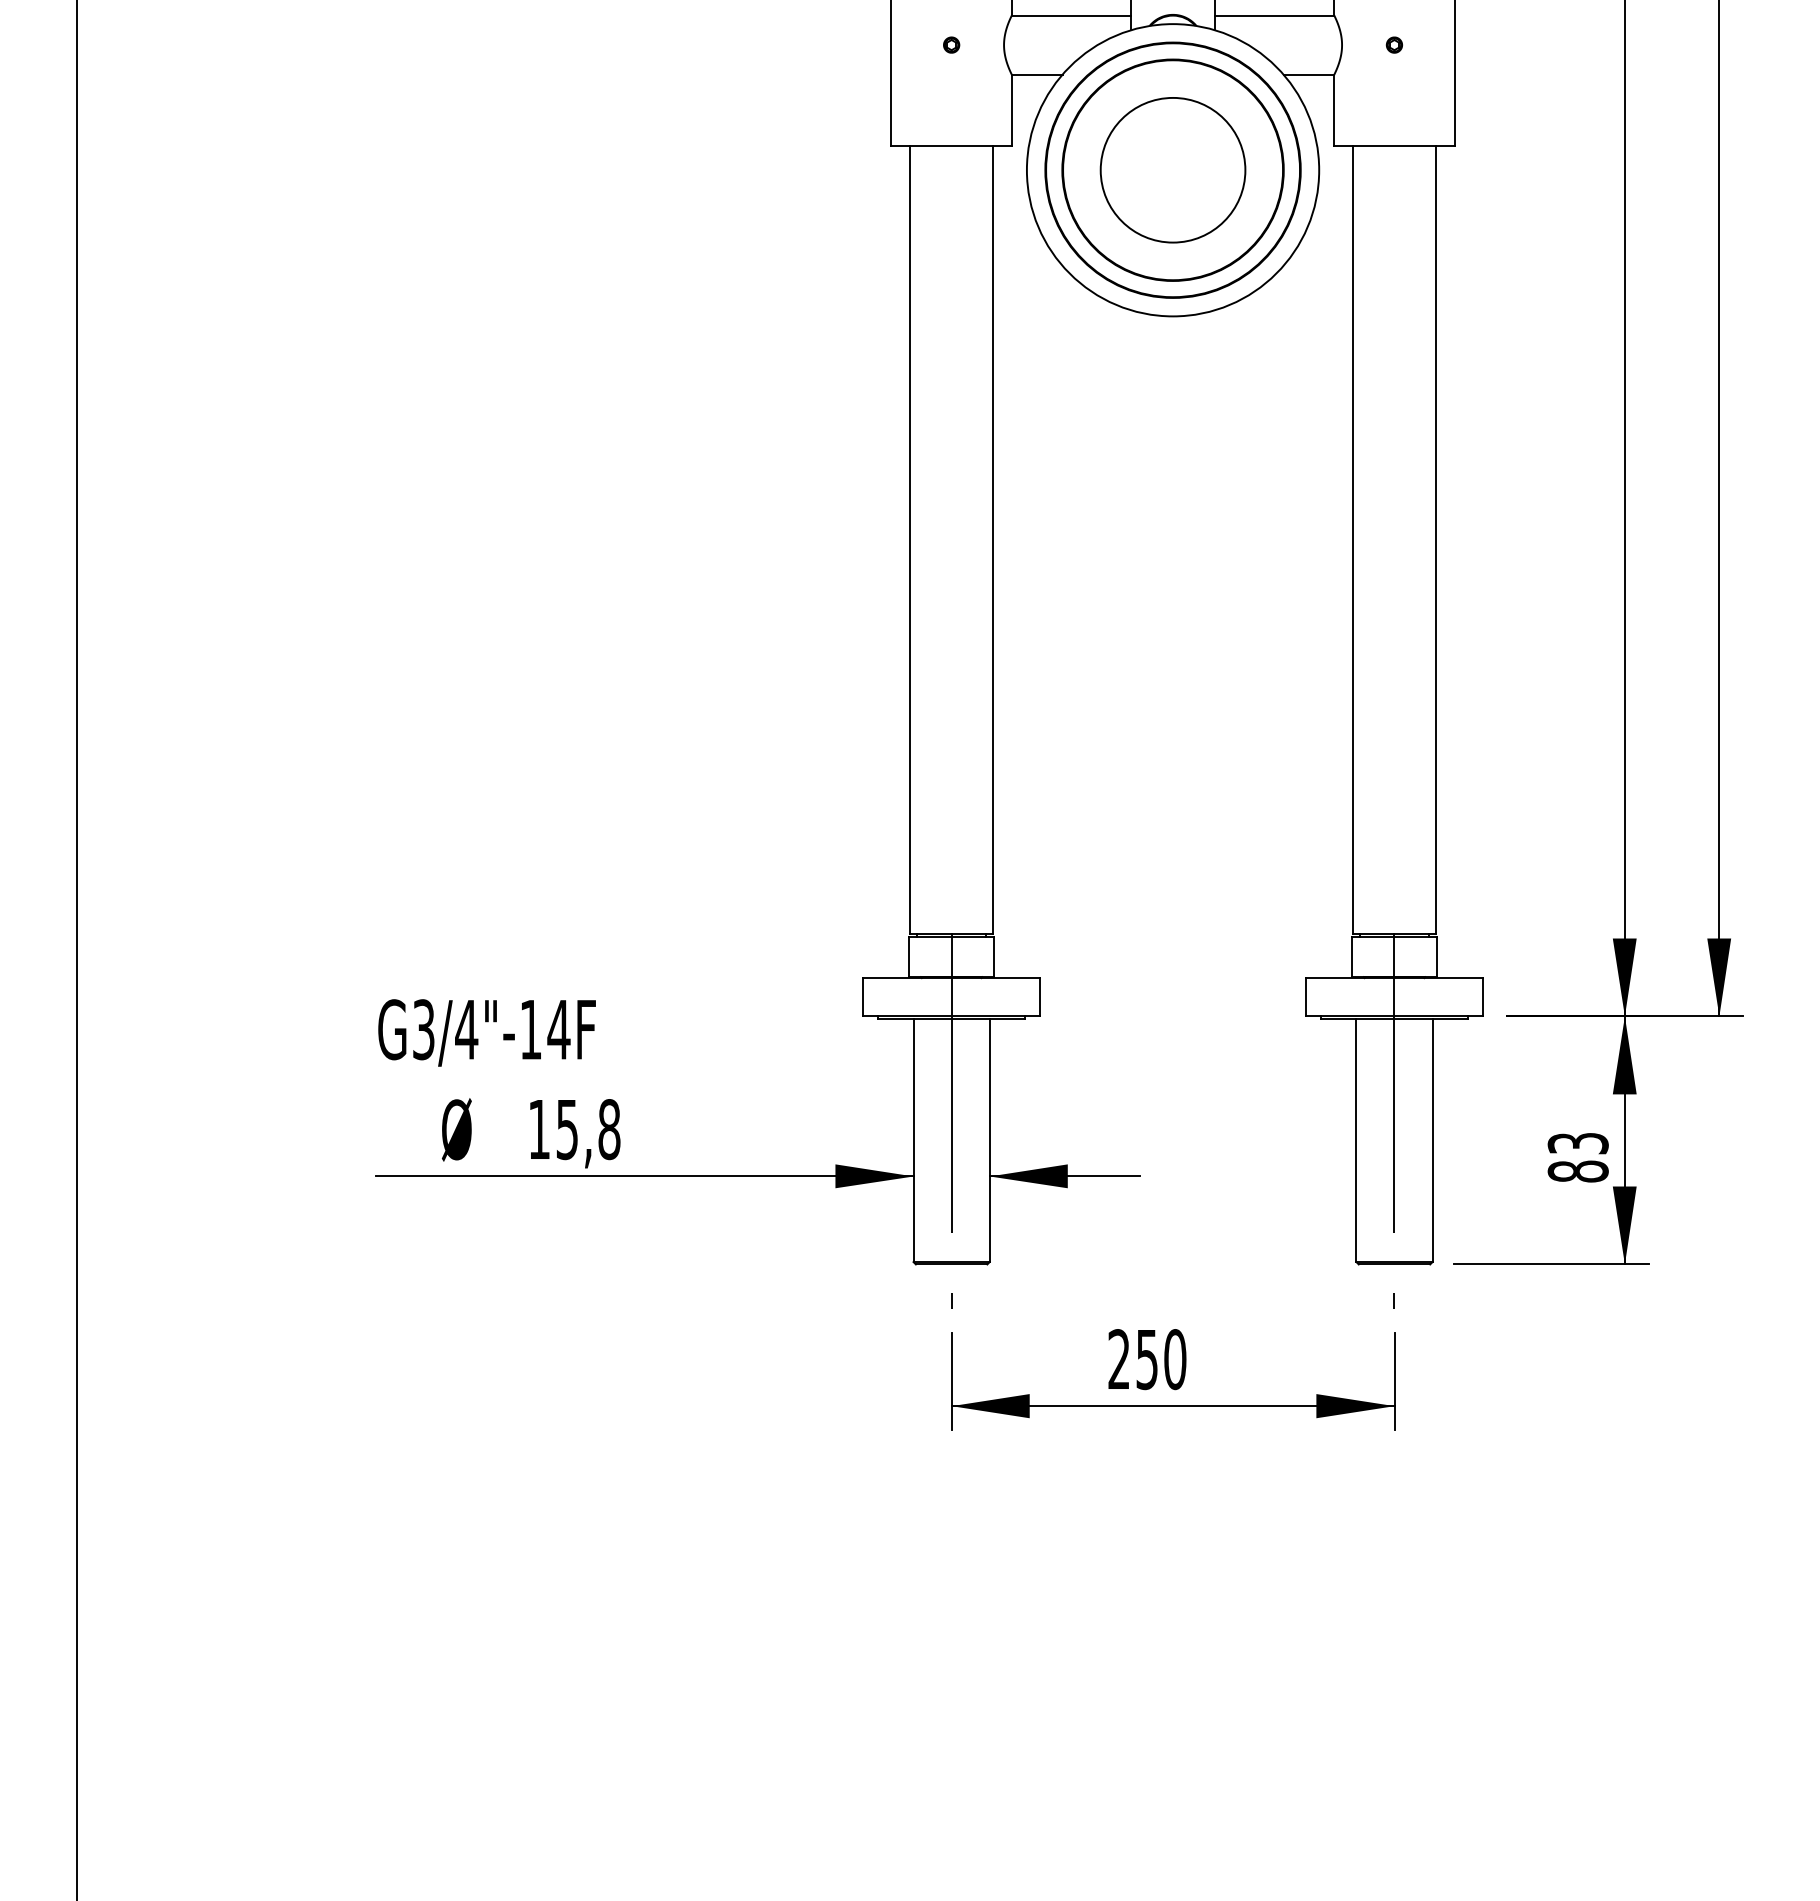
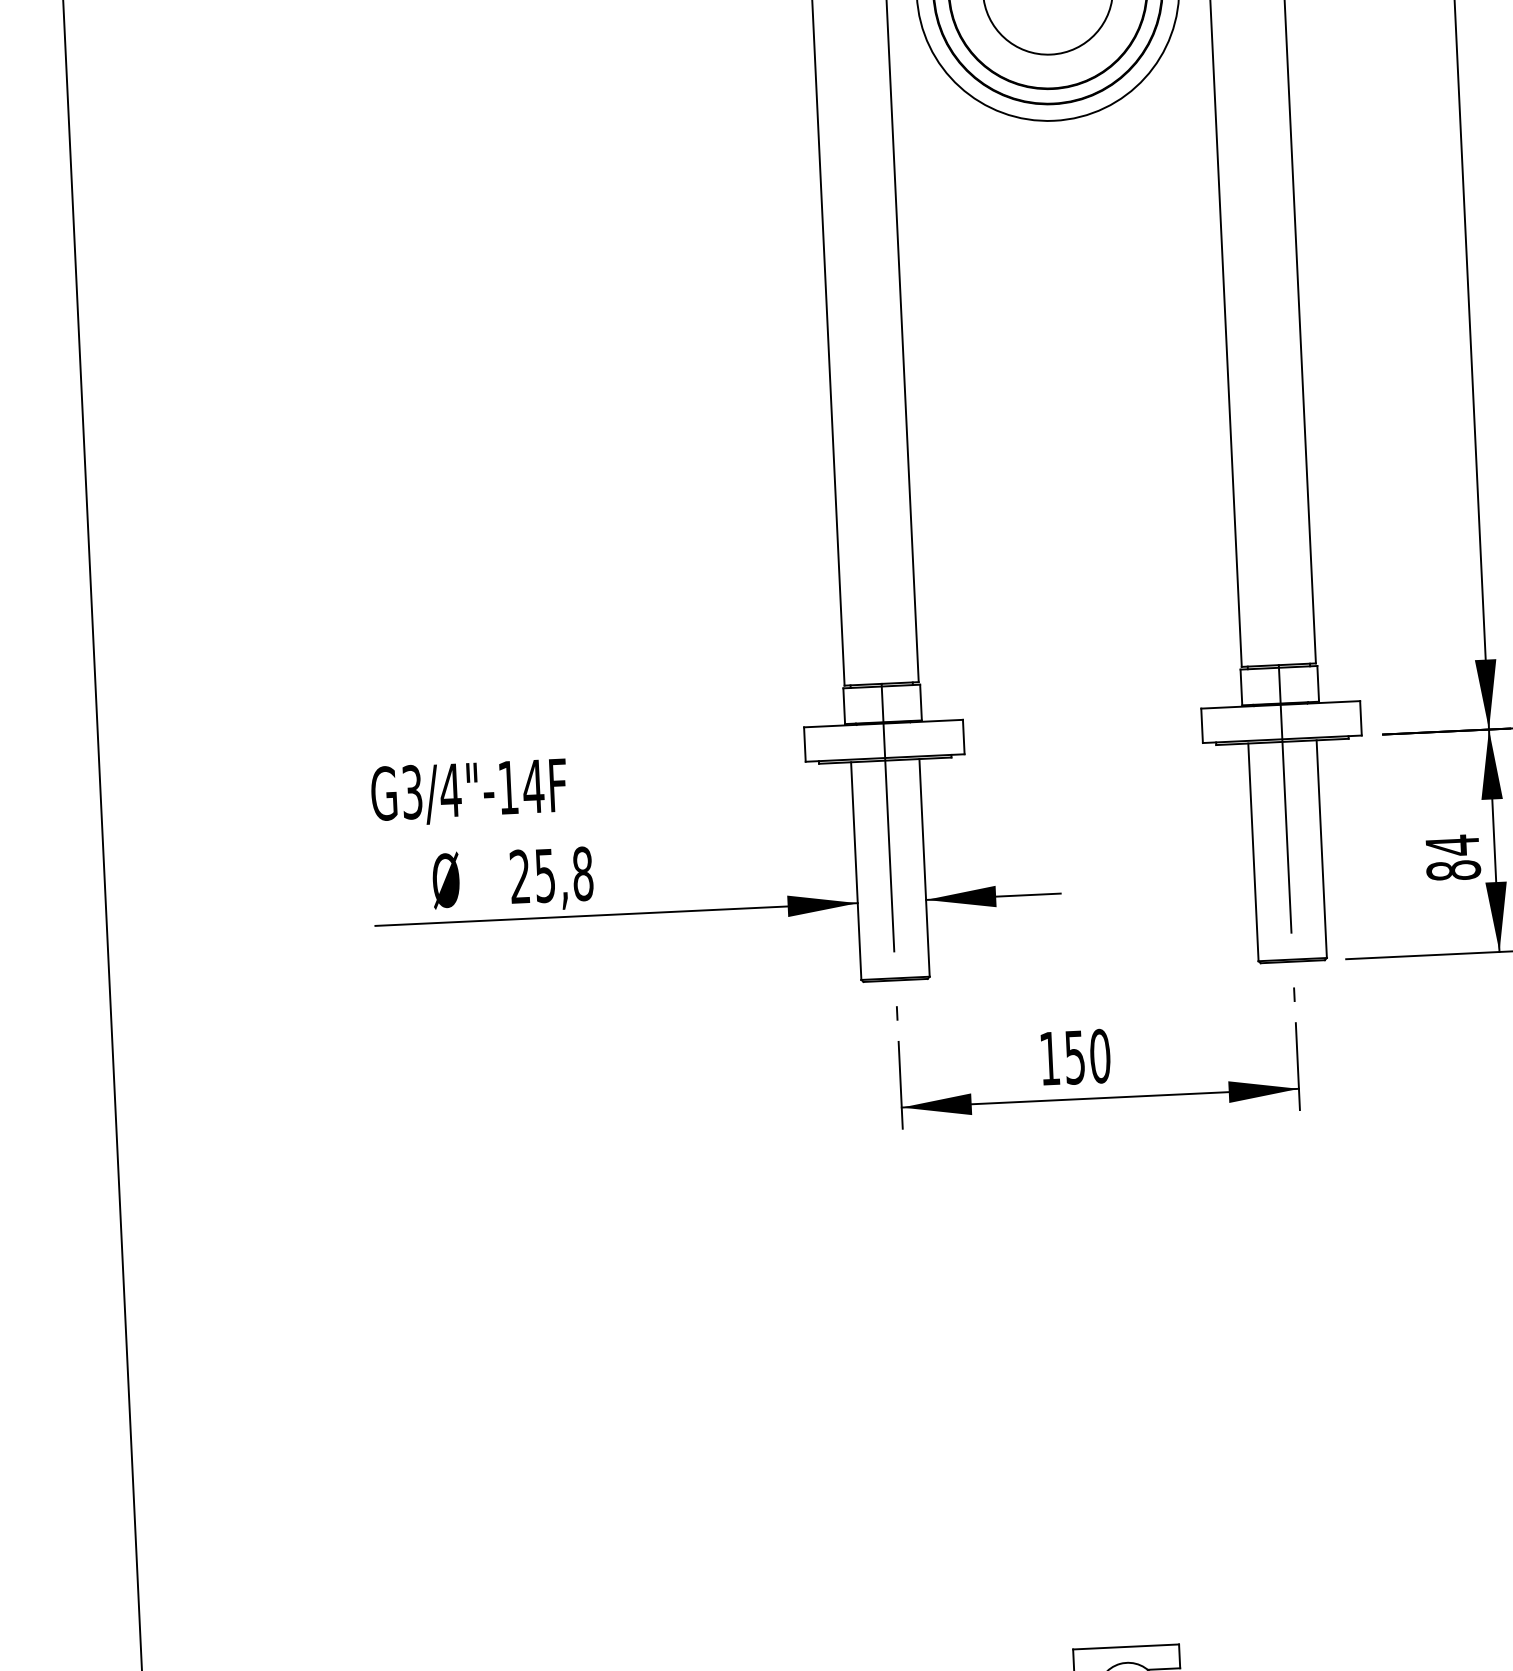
text: (538, 1128) -> (519, 876), 15,8 -> 25,8
text: (1577, 1143) -> (1451, 845), 83 -> 84
text: (1118, 1358) -> (1049, 1057), 250 -> 150

